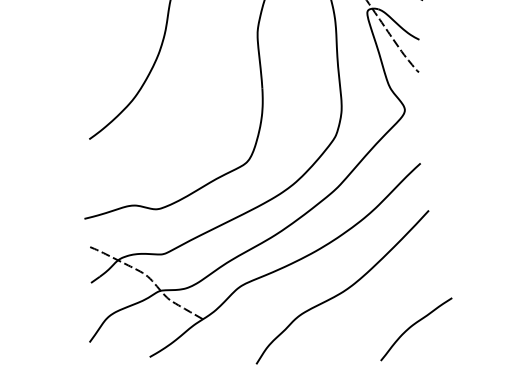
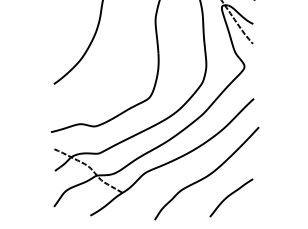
curve: (416, 325) -> (231, 195), moved

